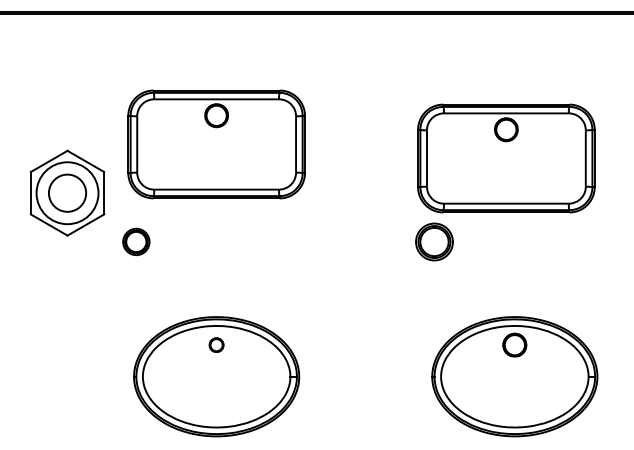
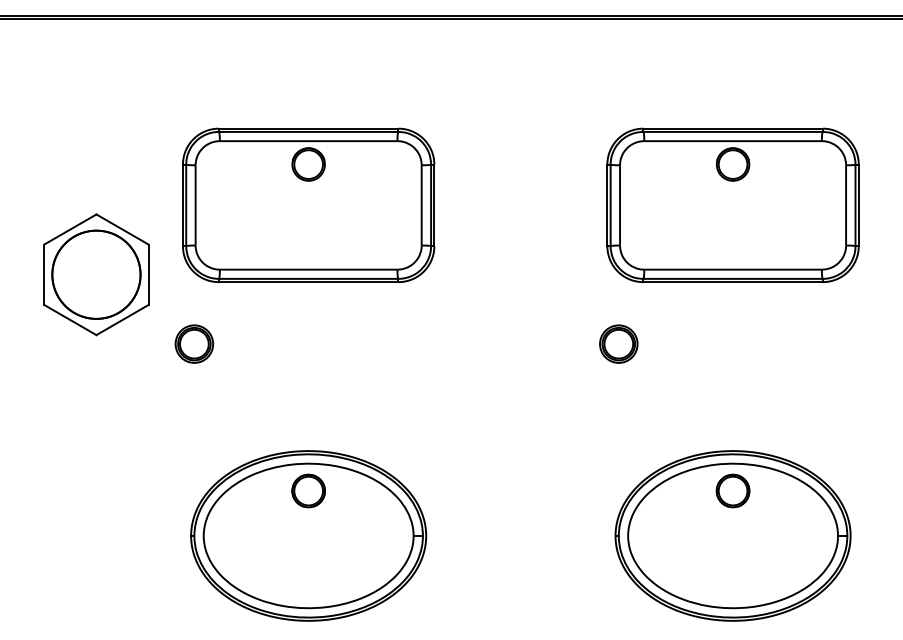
part: (505, 157) -> (732, 204), moved
circle: (67, 193) -> (96, 274), size x1.67
part: (434, 241) -> (618, 343), size x0.71
part: (216, 344) -> (308, 490), size x1.67

